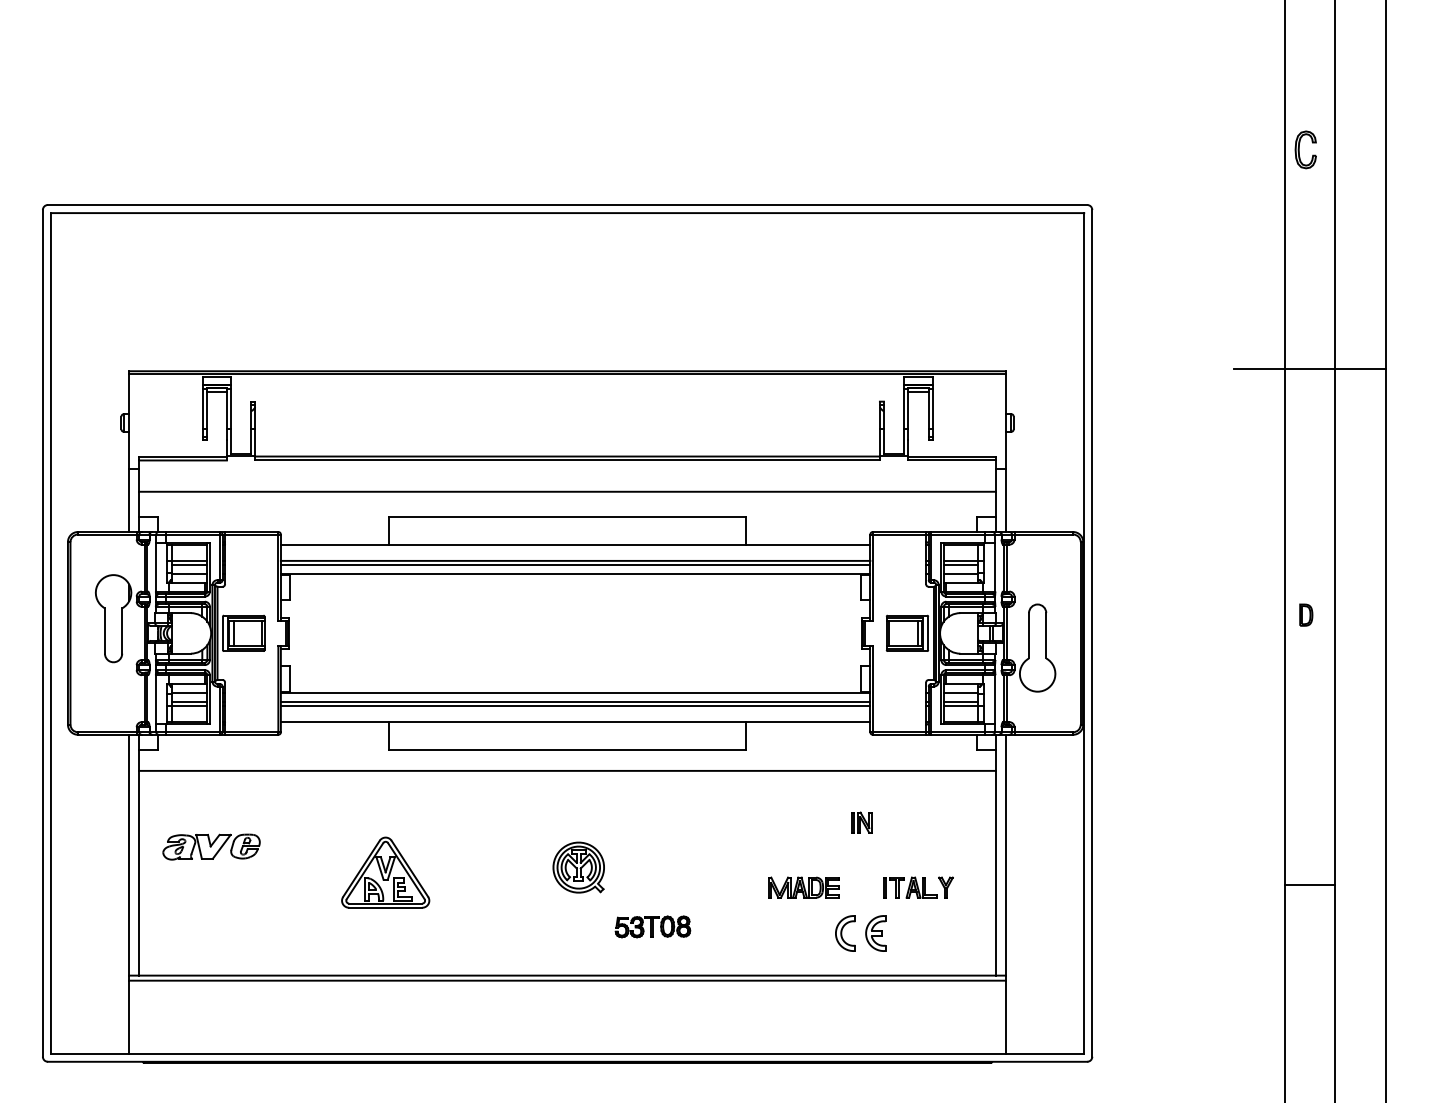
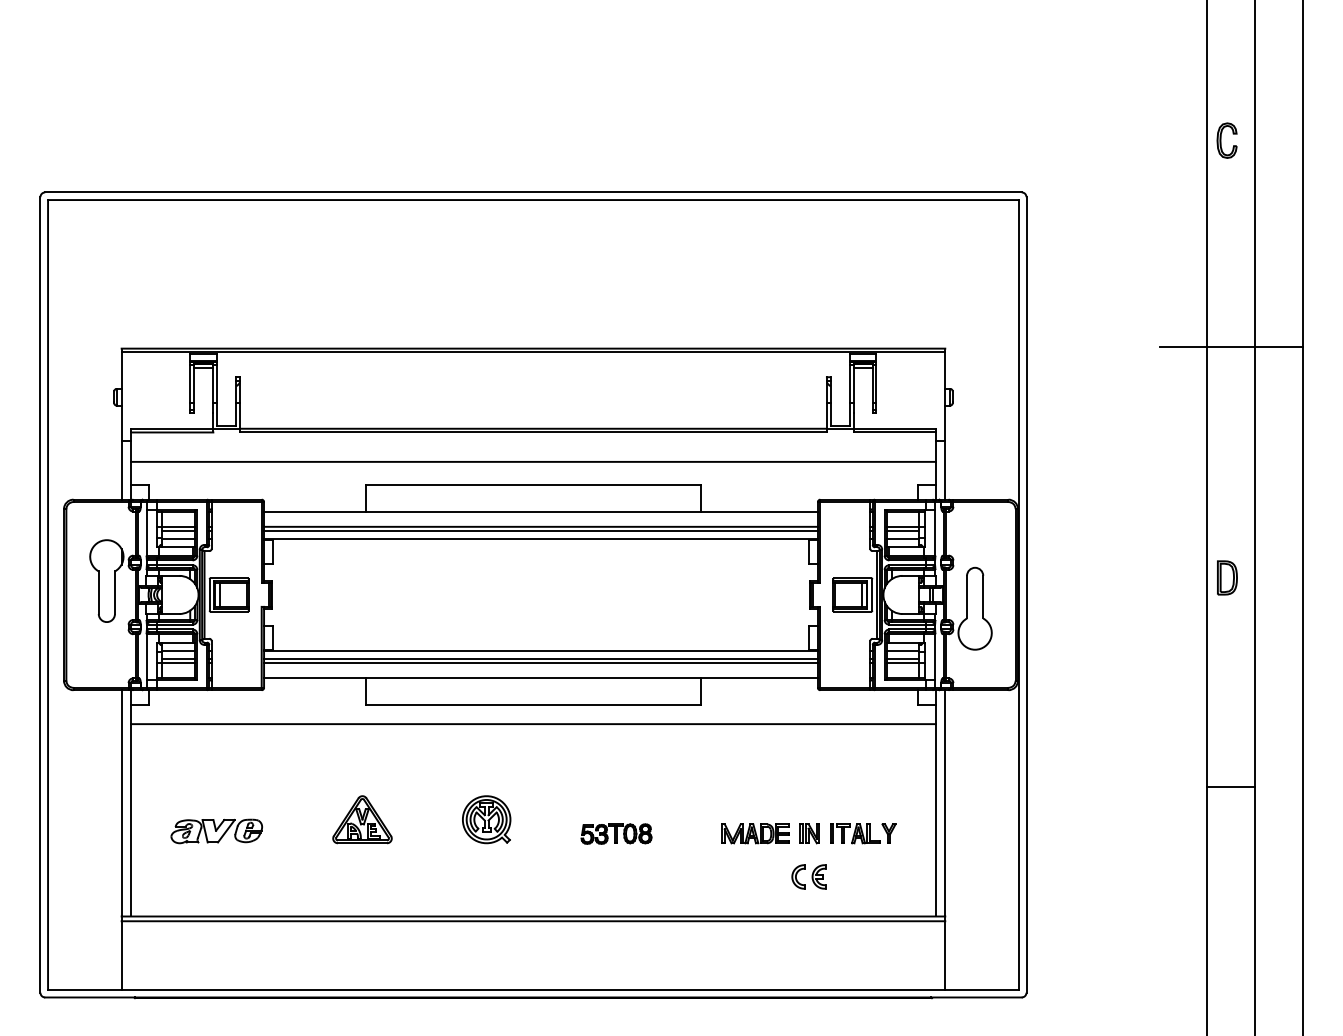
part: (1306, 614) -> (1227, 577), size x1.67
part: (861, 822) -> (809, 833), moved
part: (211, 846) -> (216, 830), moved
part: (578, 867) -> (486, 819), moved
part: (385, 872) -> (362, 819), size x0.71
line: (1309, 885) -> (1230, 786), moved
part: (652, 926) -> (616, 833), moved
part: (860, 933) -> (808, 876), size x0.71

